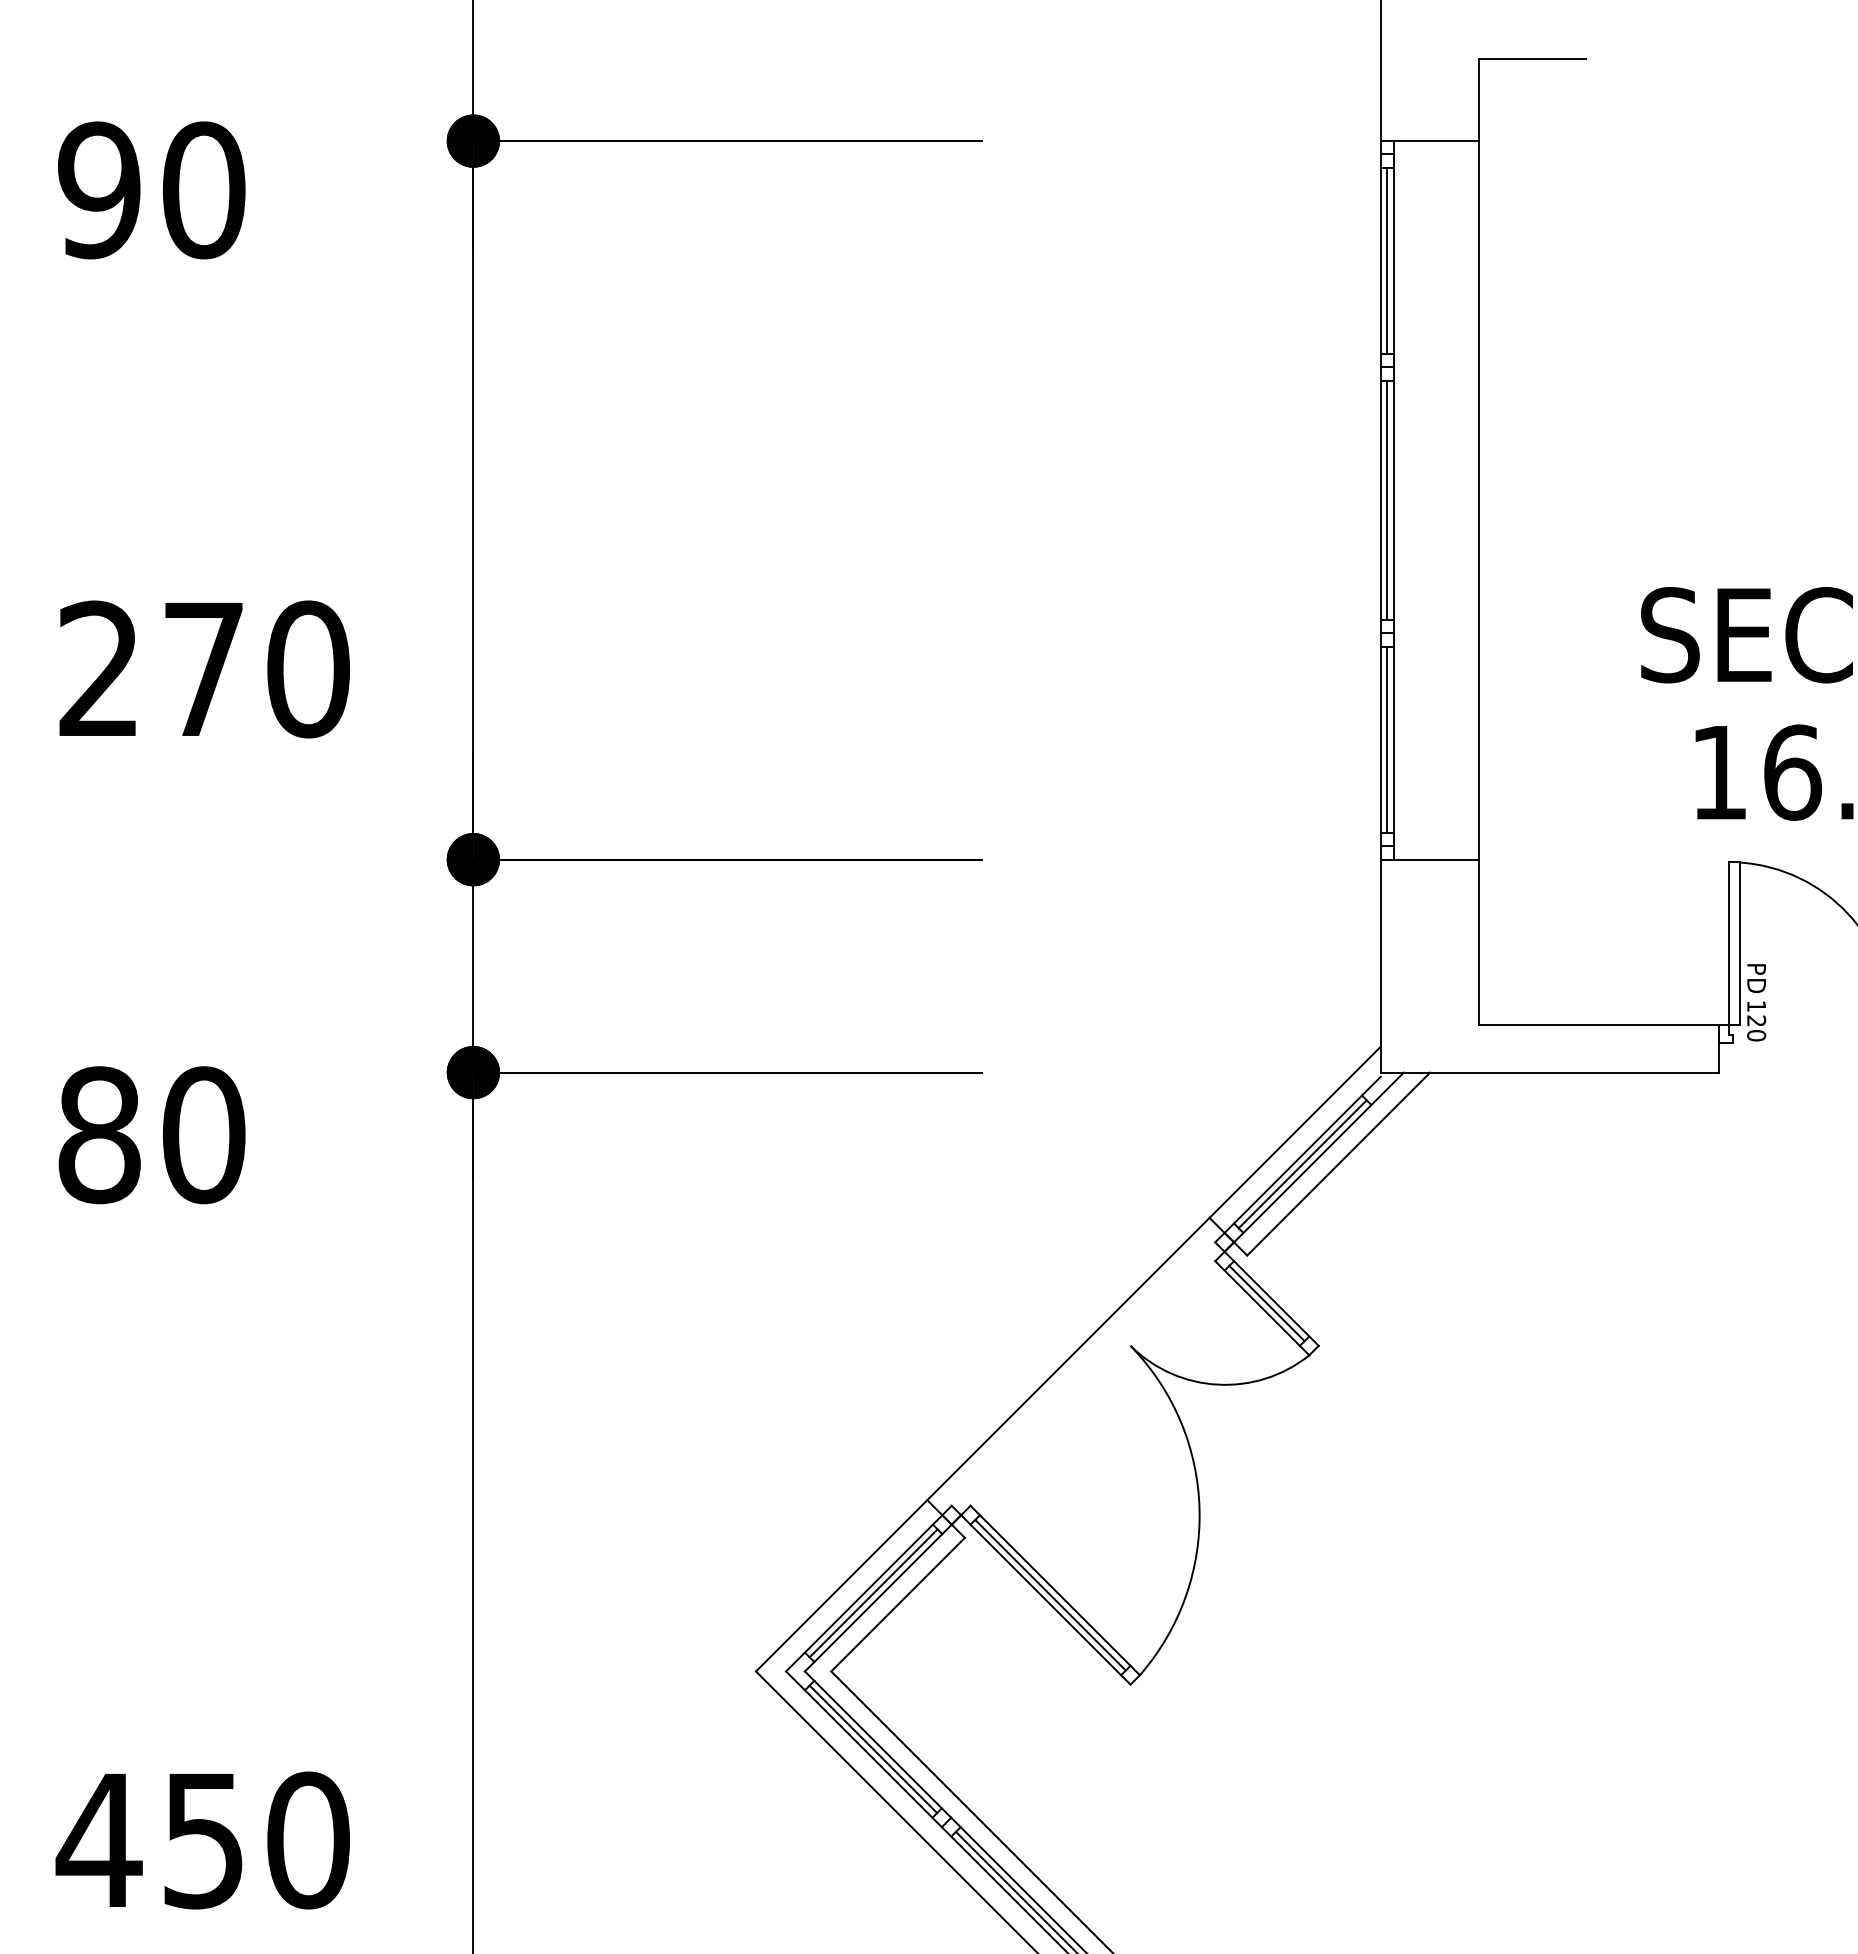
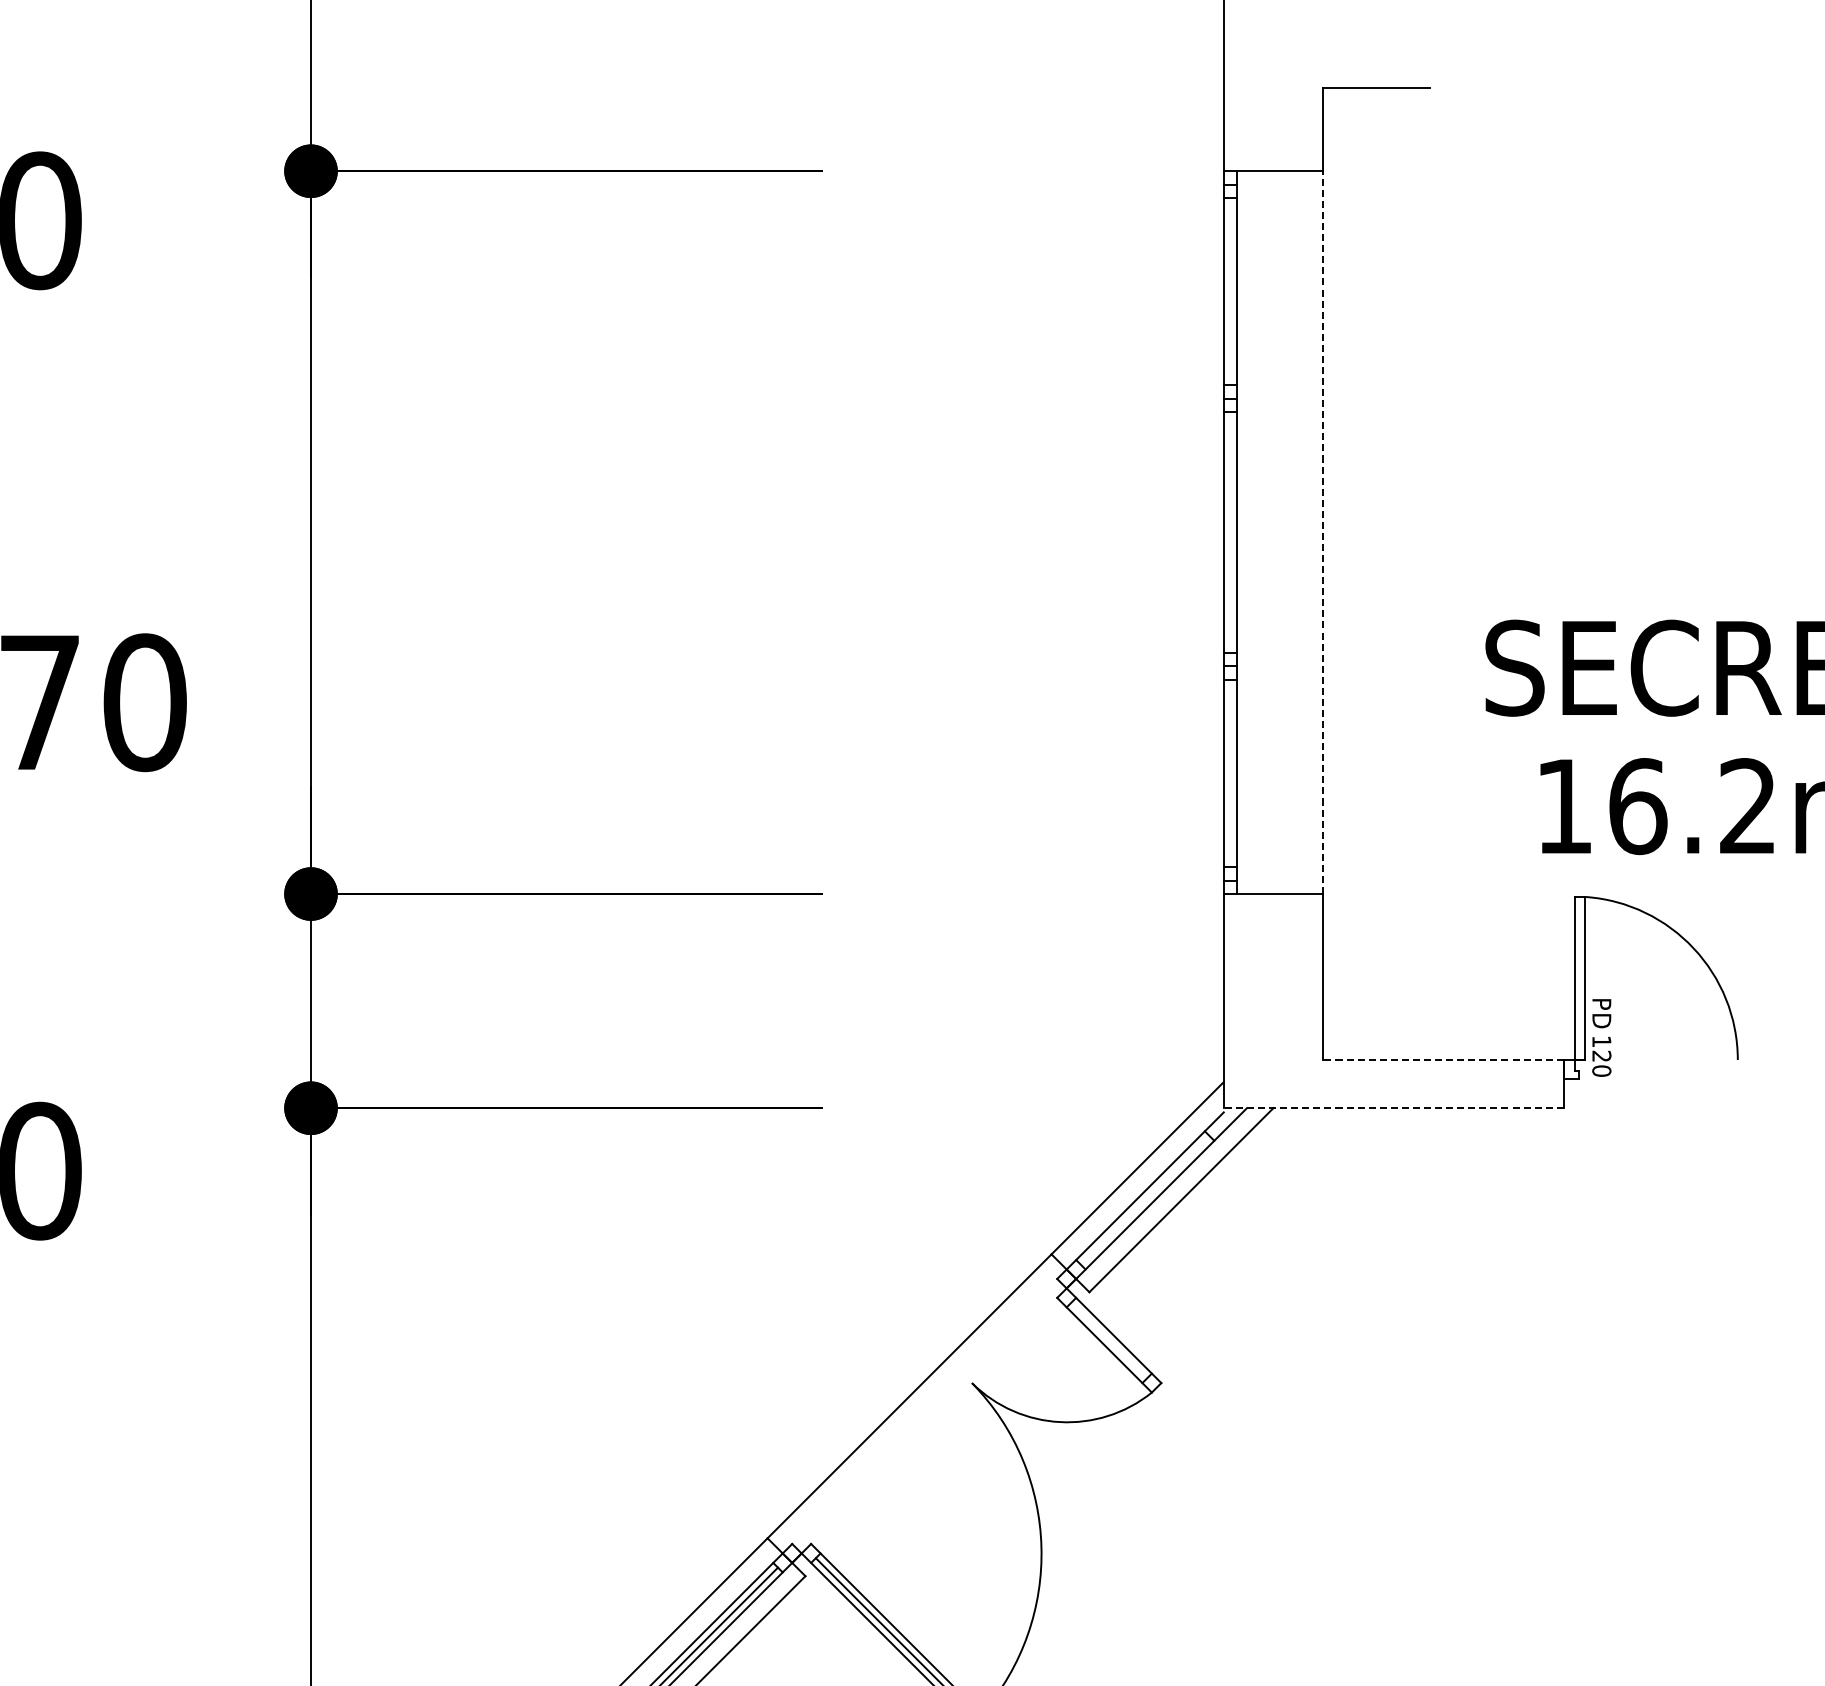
line: (1387, 260) -> (1230, 291), removed
line: (1479, 499) -> (1323, 531), solid -> dashed
line: (1387, 500) -> (1230, 532), removed
line: (1387, 739) -> (1230, 773), removed
line: (1599, 1024) -> (1443, 1059), solid -> dashed
line: (1549, 1072) -> (1393, 1108), solid -> dashed
line: (1302, 1164) -> (1145, 1200), removed
line: (1266, 1303) -> (1108, 1340), removed

